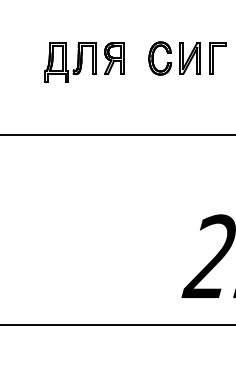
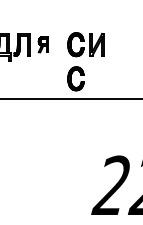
part: (114, 58) -> (43, 44), size x0.7
part: (217, 58) -> (116, 44), removed
part: (159, 106) -> (75, 78), added

